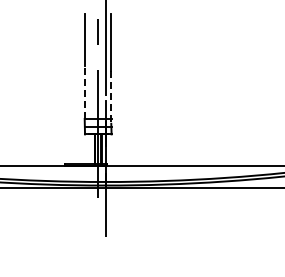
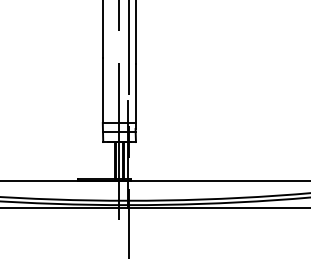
line: (84, 91) -> (102, 89), dashed -> solid
line: (111, 97) -> (135, 96), dashed -> solid

